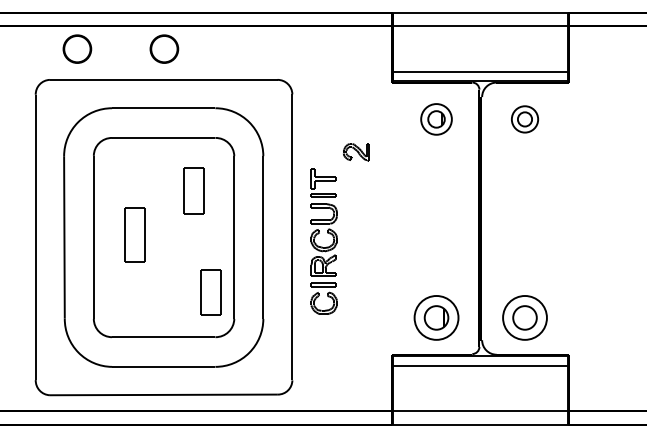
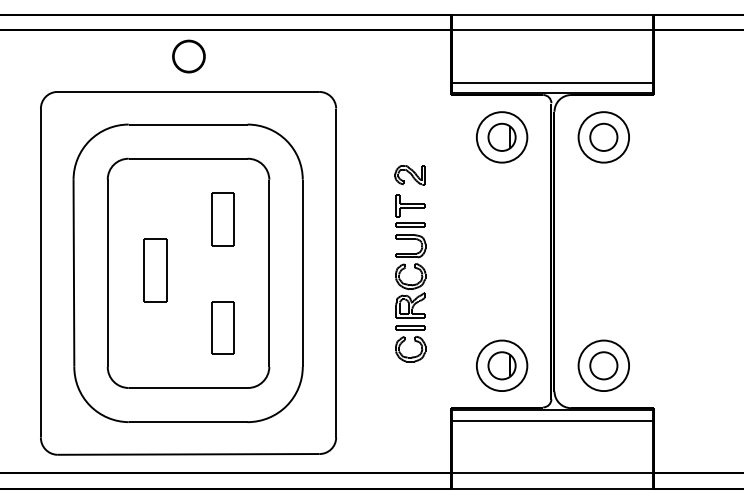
part: (77, 48) -> (88, 55), removed
part: (436, 119) -> (502, 137), size x1.43
part: (524, 119) -> (603, 137), size x1.67
part: (323, 241) -> (409, 277), moved
part: (210, 292) -> (222, 327), moved

